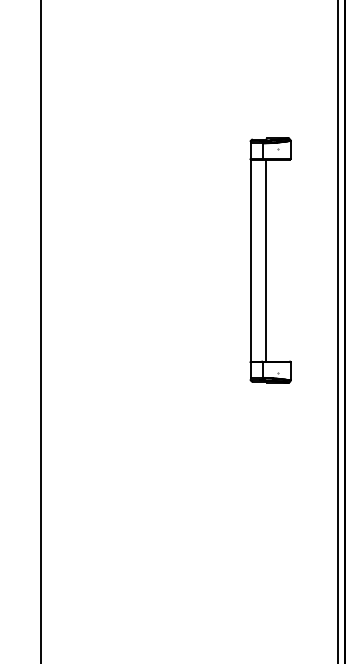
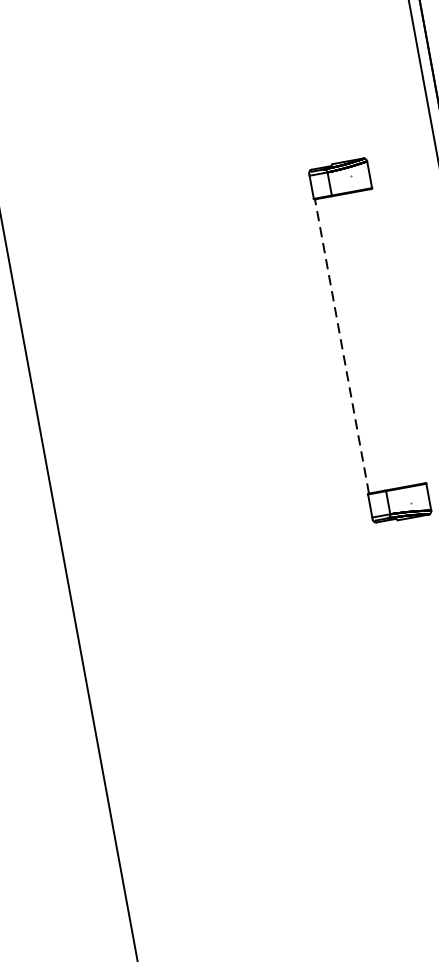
line: (251, 260) -> (342, 346), solid -> dashed
line: (265, 260) -> (362, 342), removed

